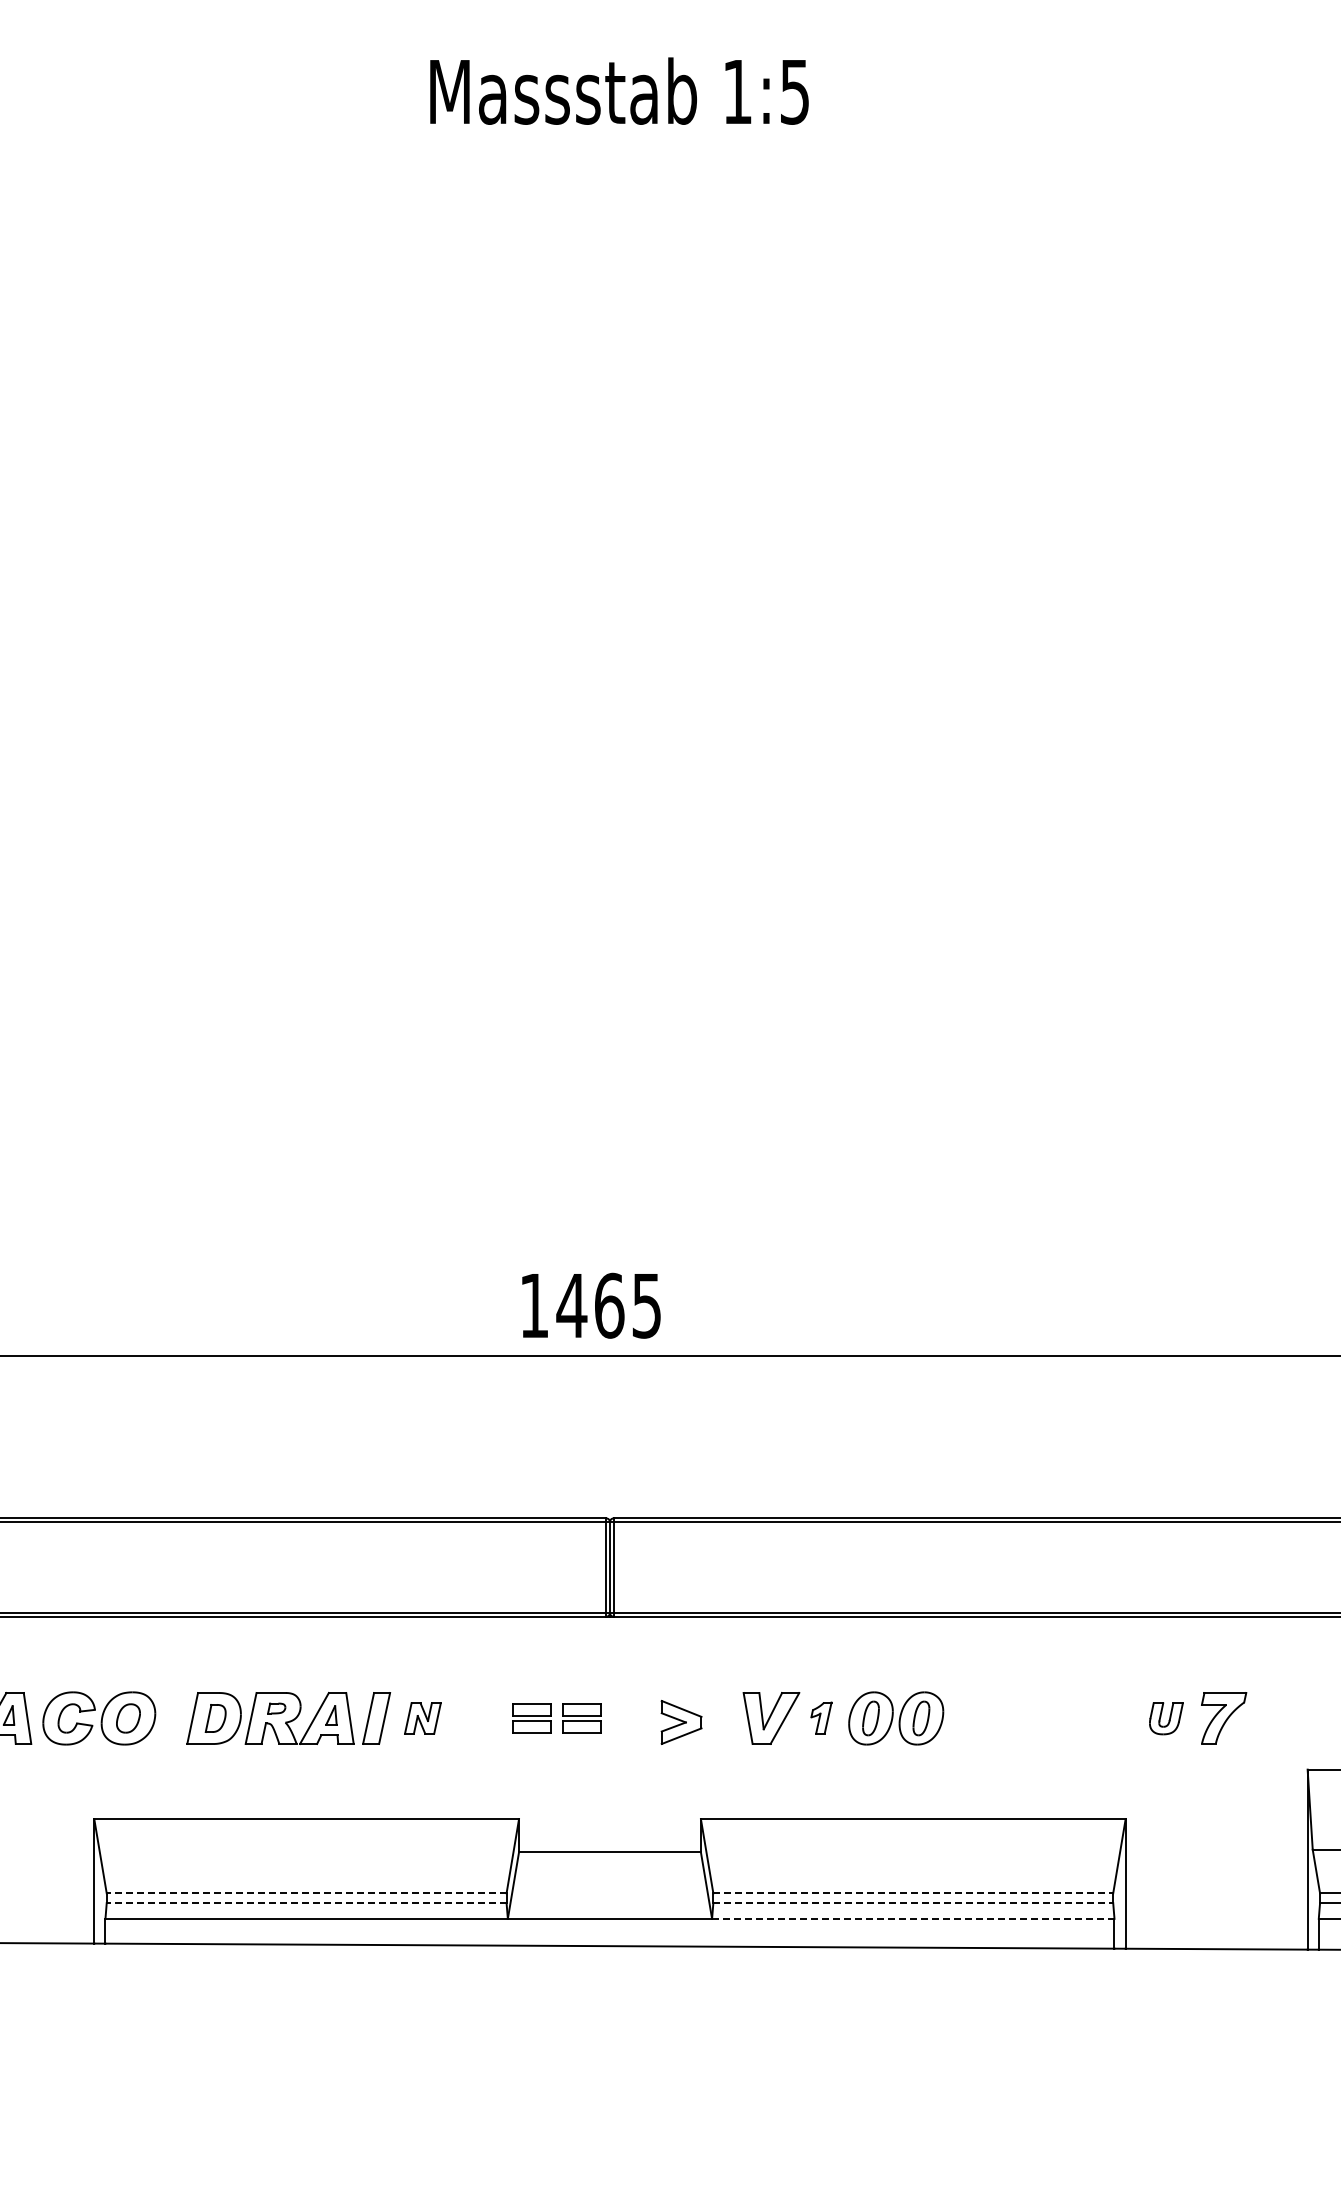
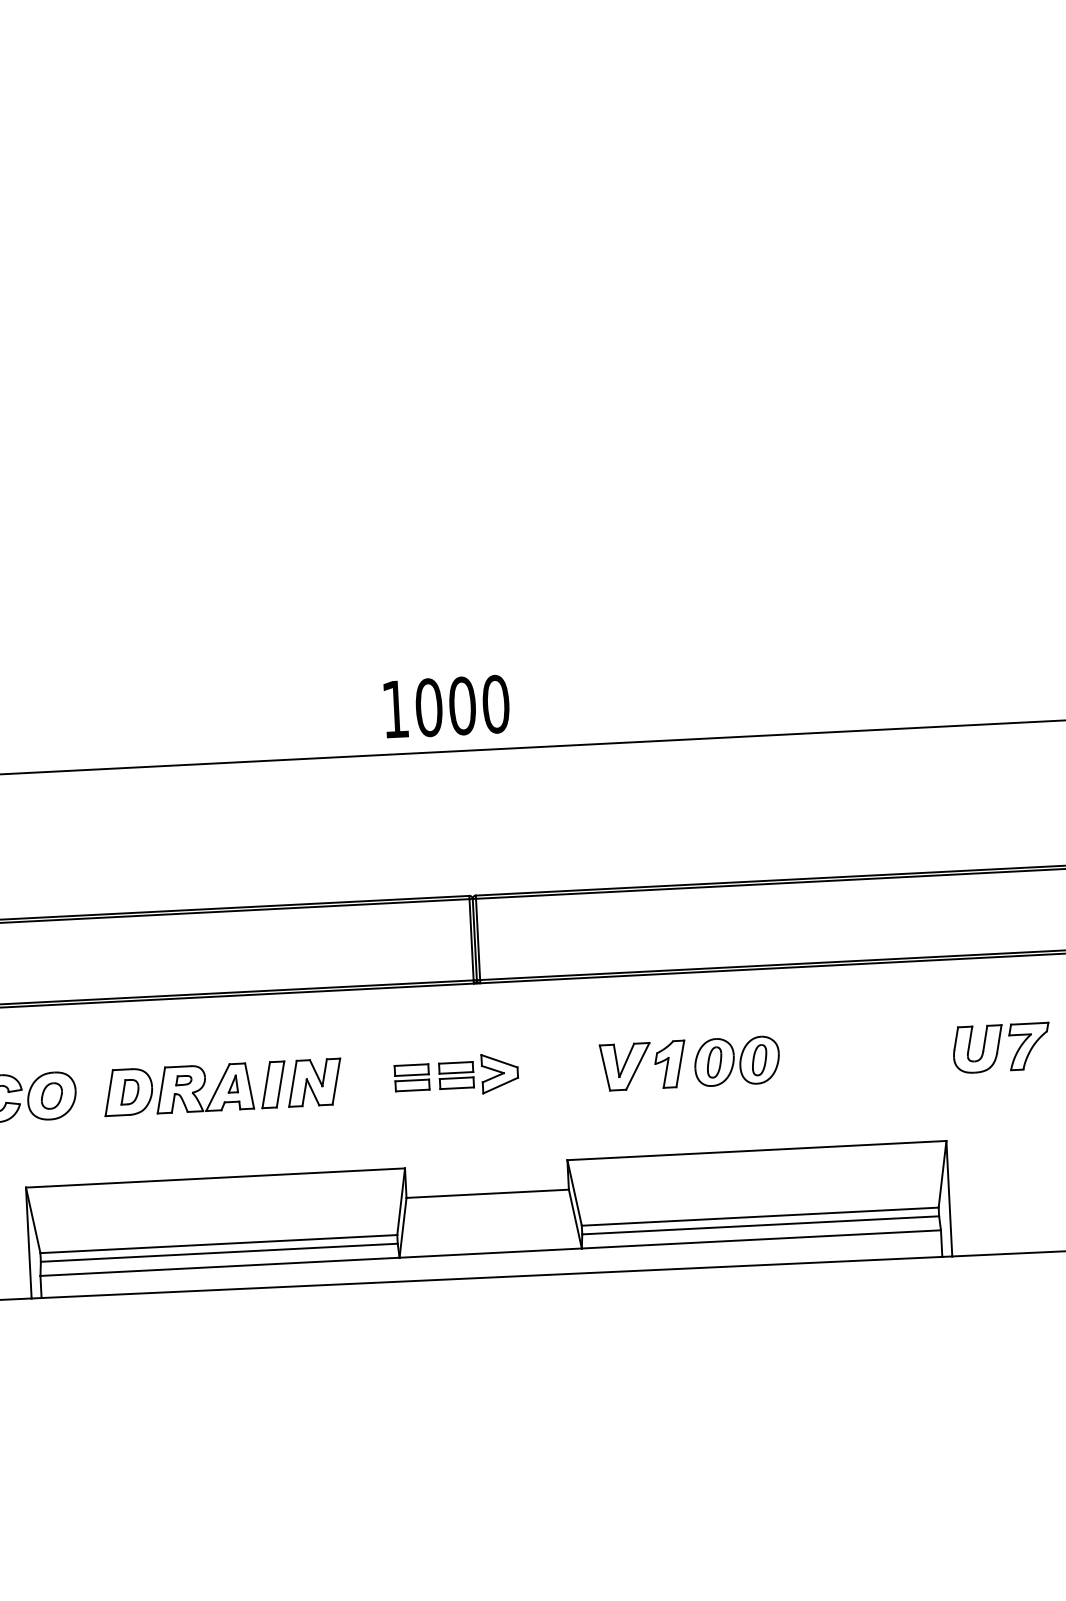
text: (608, 1305) -> (461, 705), 1465 -> 1000
part: (821, 1717) -> (670, 1063), size x1.67
part: (422, 1718) -> (314, 1082), size x1.67
part: (1166, 1718) -> (978, 1049), size x1.67
part: (681, 1722) -> (499, 1073), moved
line: (306, 1893) -> (218, 1244), dashed -> solid
line: (913, 1893) -> (760, 1216), dashed -> solid
line: (306, 1903) -> (219, 1253), dashed -> solid
line: (913, 1903) -> (760, 1225), dashed -> solid
line: (913, 1918) -> (761, 1239), dashed -> solid

